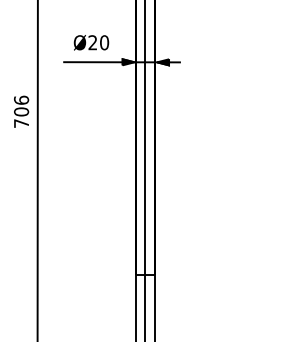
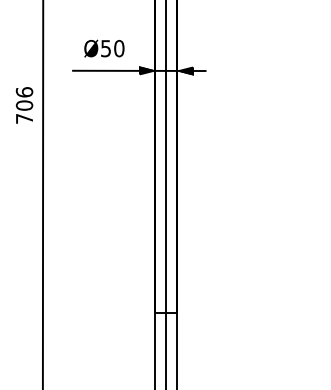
text: (92, 42) -> (105, 48), Ø20 -> Ø50
text: (21, 111) -> (24, 105), moved

